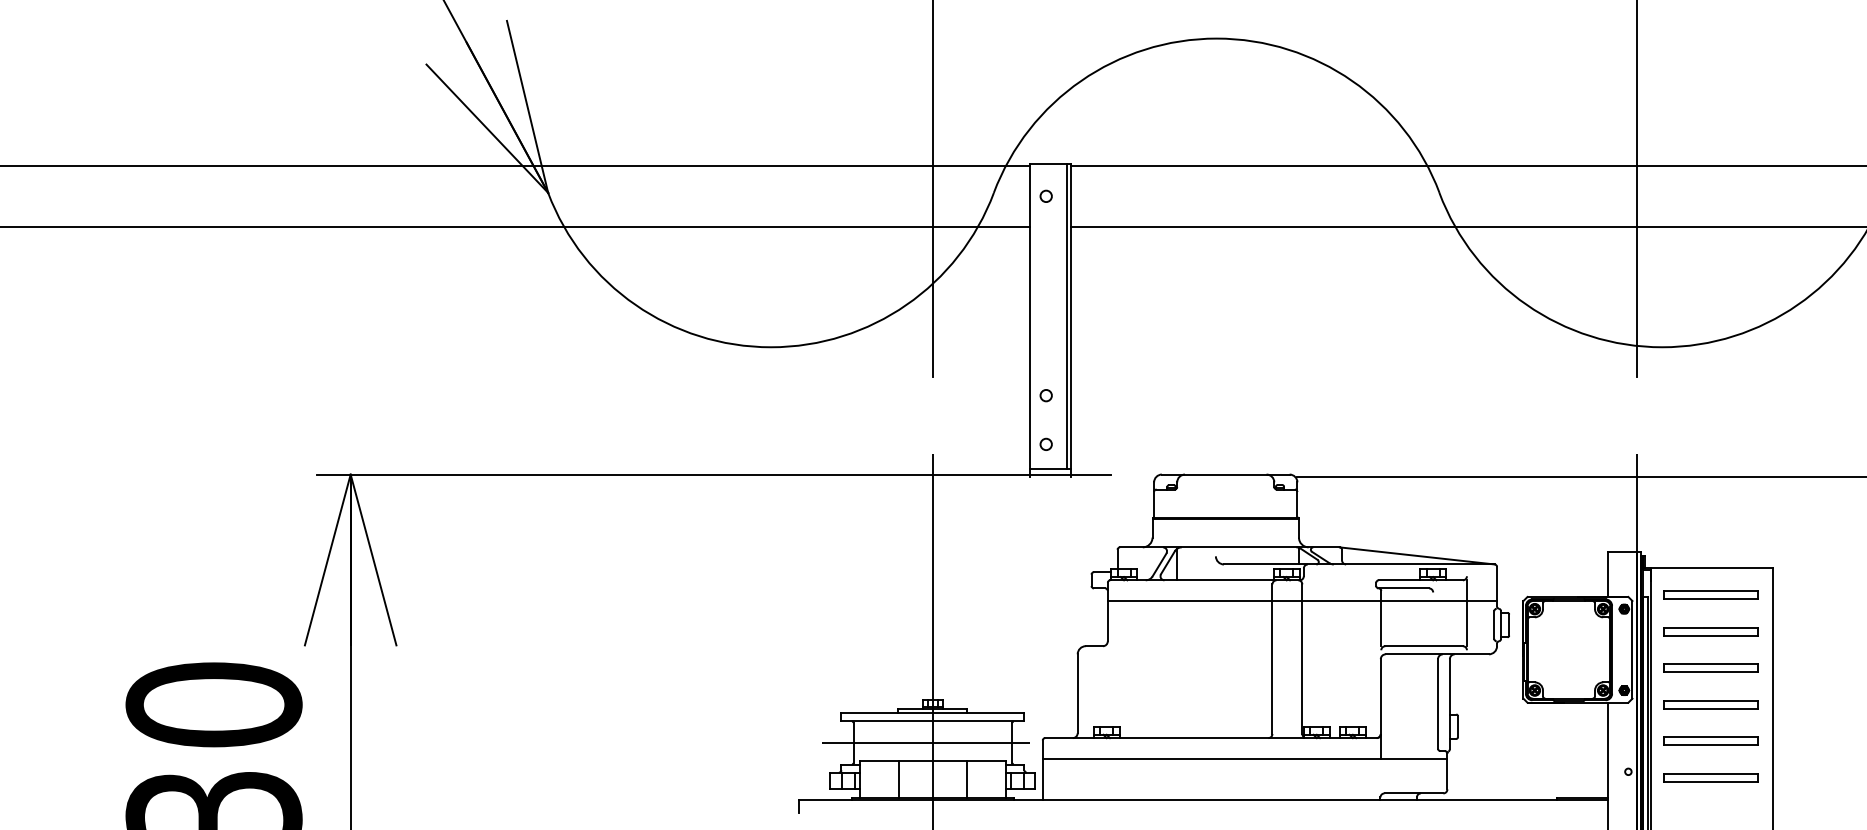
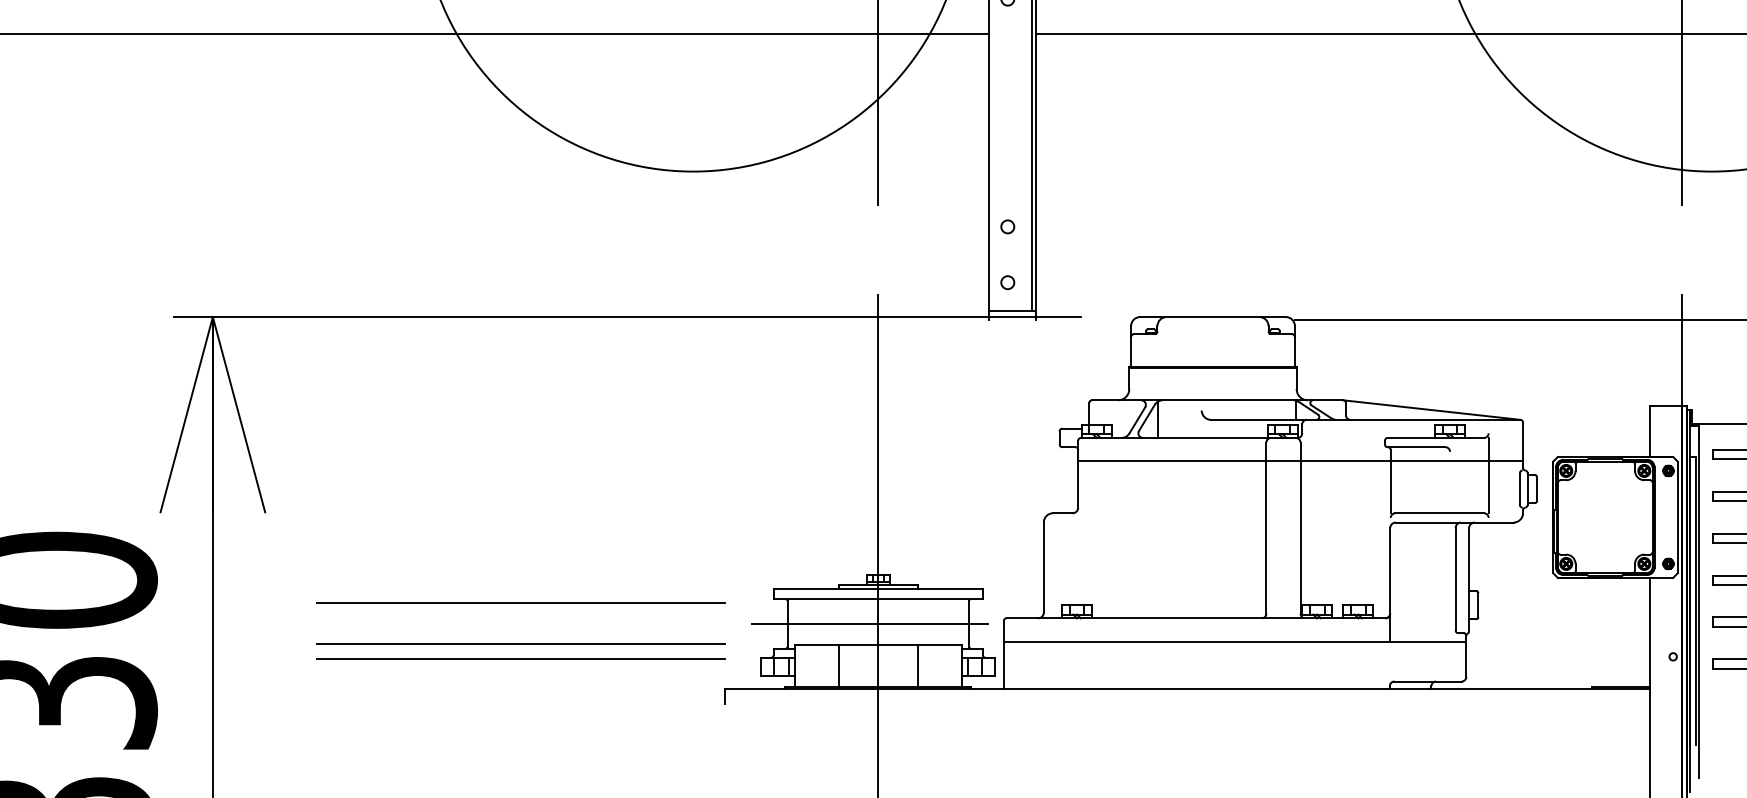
line: (619, 725) -> (520, 603), added
line: (619, 760) -> (520, 643), added
line: (619, 773) -> (520, 658), added

